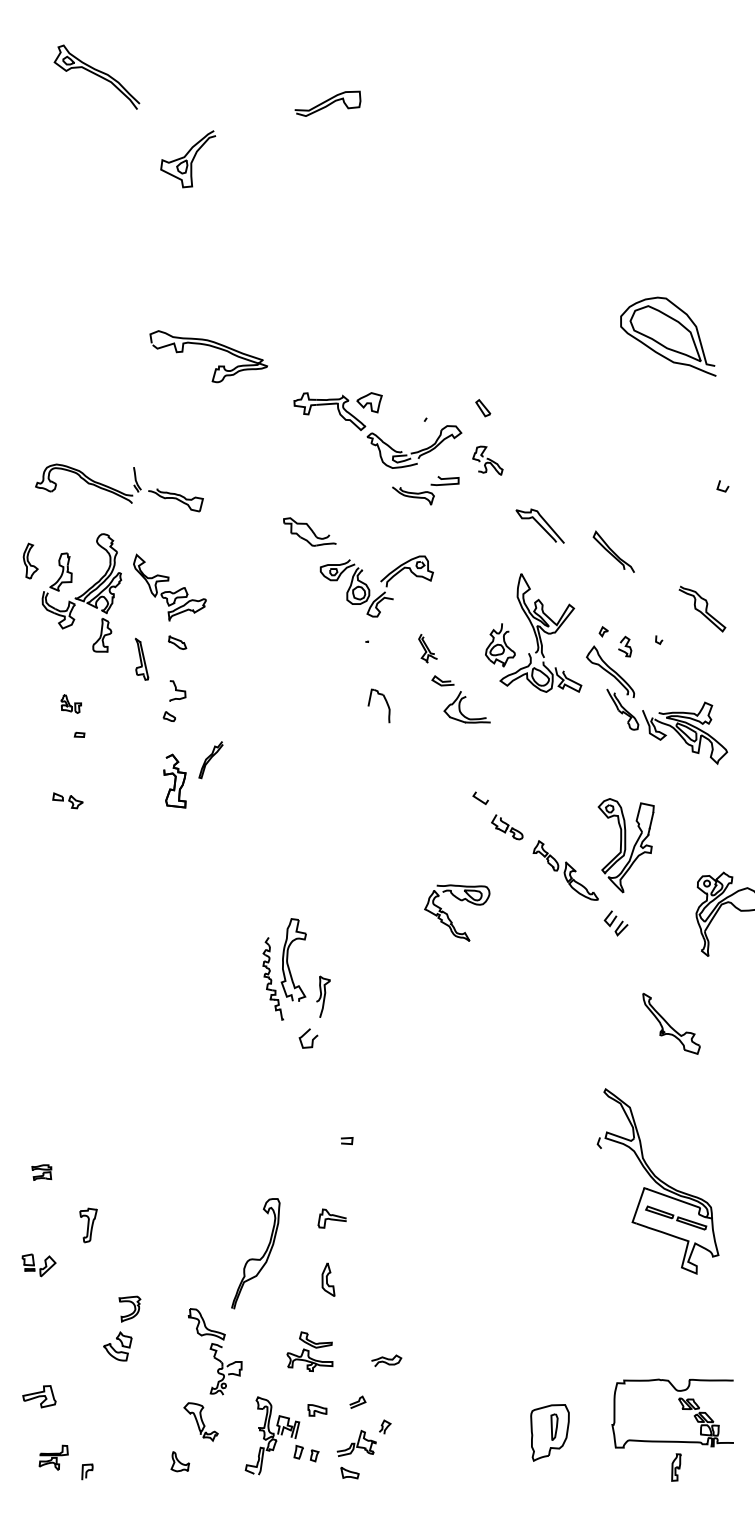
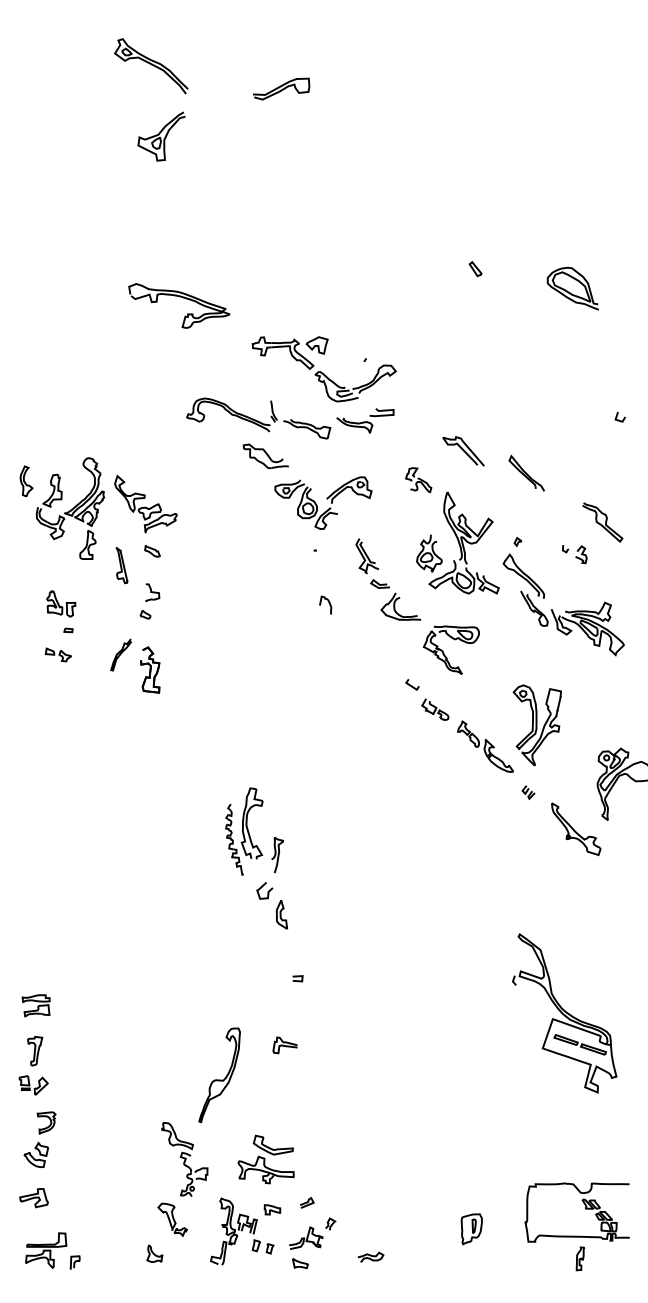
part: (97, 77) -> (151, 66), moved
part: (667, 336) -> (572, 288), size x0.62
line: (481, 408) -> (474, 269), moved
part: (487, 461) -> (418, 480), moved
part: (119, 487) -> (258, 418), moved
curve: (625, 646) -> (581, 554), moved
part: (428, 648) -> (367, 556), size x1.43
part: (71, 703) -> (61, 603), size x1.67
part: (379, 704) -> (325, 604), size x0.62
curve: (210, 759) -> (120, 654), moved
part: (66, 800) -> (57, 654), moved
part: (448, 913) -> (443, 650), moved
part: (615, 923) -> (528, 792), size x0.62
part: (671, 1022) -> (576, 828), moved
part: (41, 1172) -> (35, 1005), size x1.67
part: (88, 1224) -> (35, 1050), moved
part: (329, 1279) -> (282, 914), moved
part: (121, 1328) -> (39, 1139), moved
part: (309, 1351) -> (265, 1159), size x1.43
curve: (386, 1359) -> (370, 1256), moved
part: (549, 1433) -> (471, 1229), size x0.62
part: (53, 1457) -> (46, 1250), size x1.67

